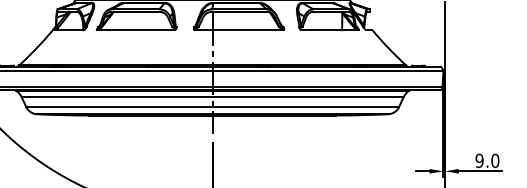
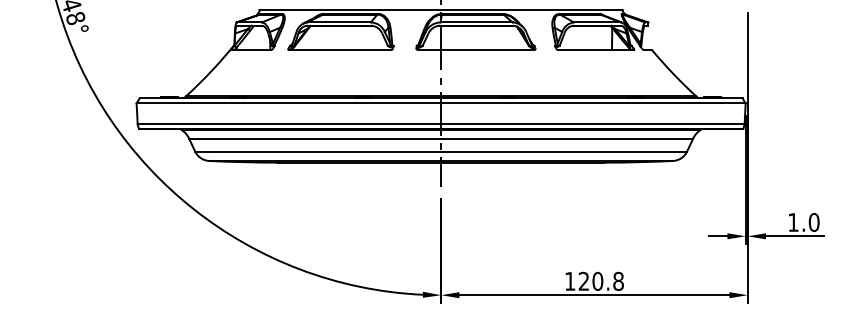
text: (479, 160) -> (793, 222), 9.0 -> 1.0

